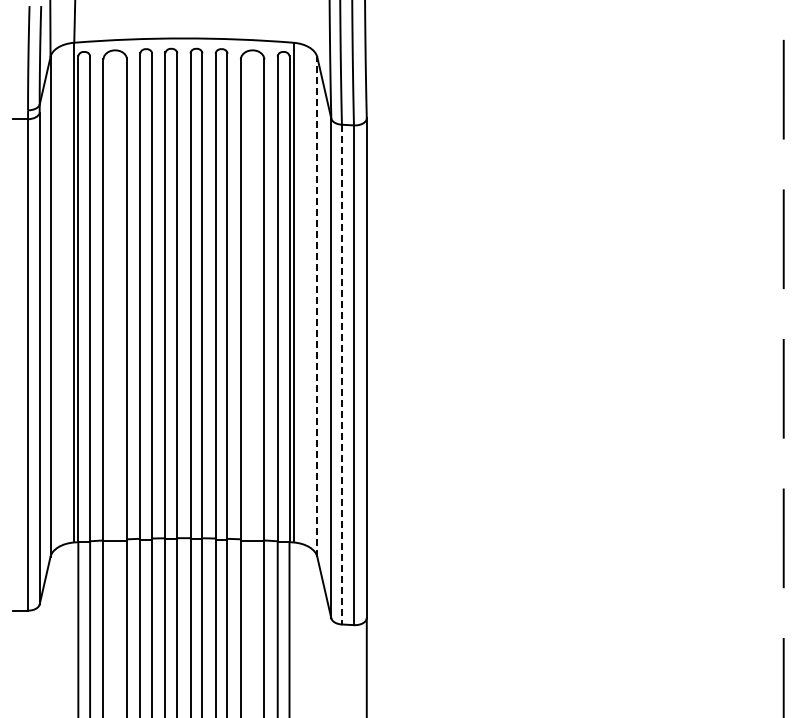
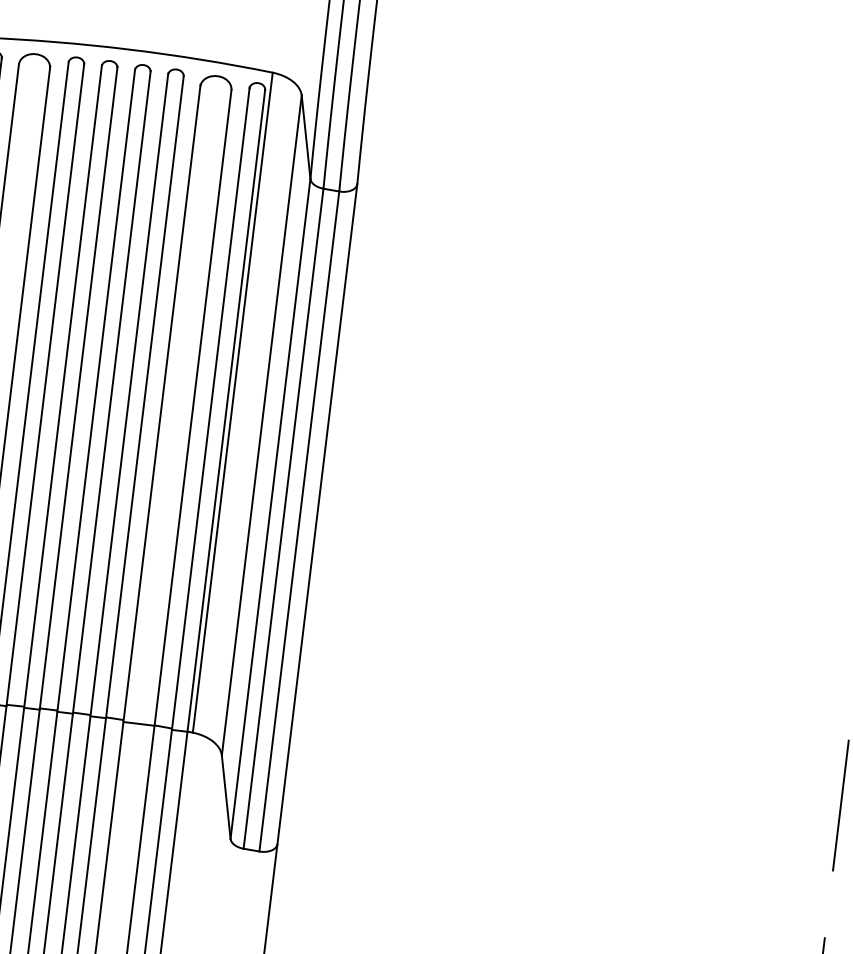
line: (317, 307) -> (262, 426), dashed -> solid
line: (341, 374) -> (282, 518), dashed -> solid

